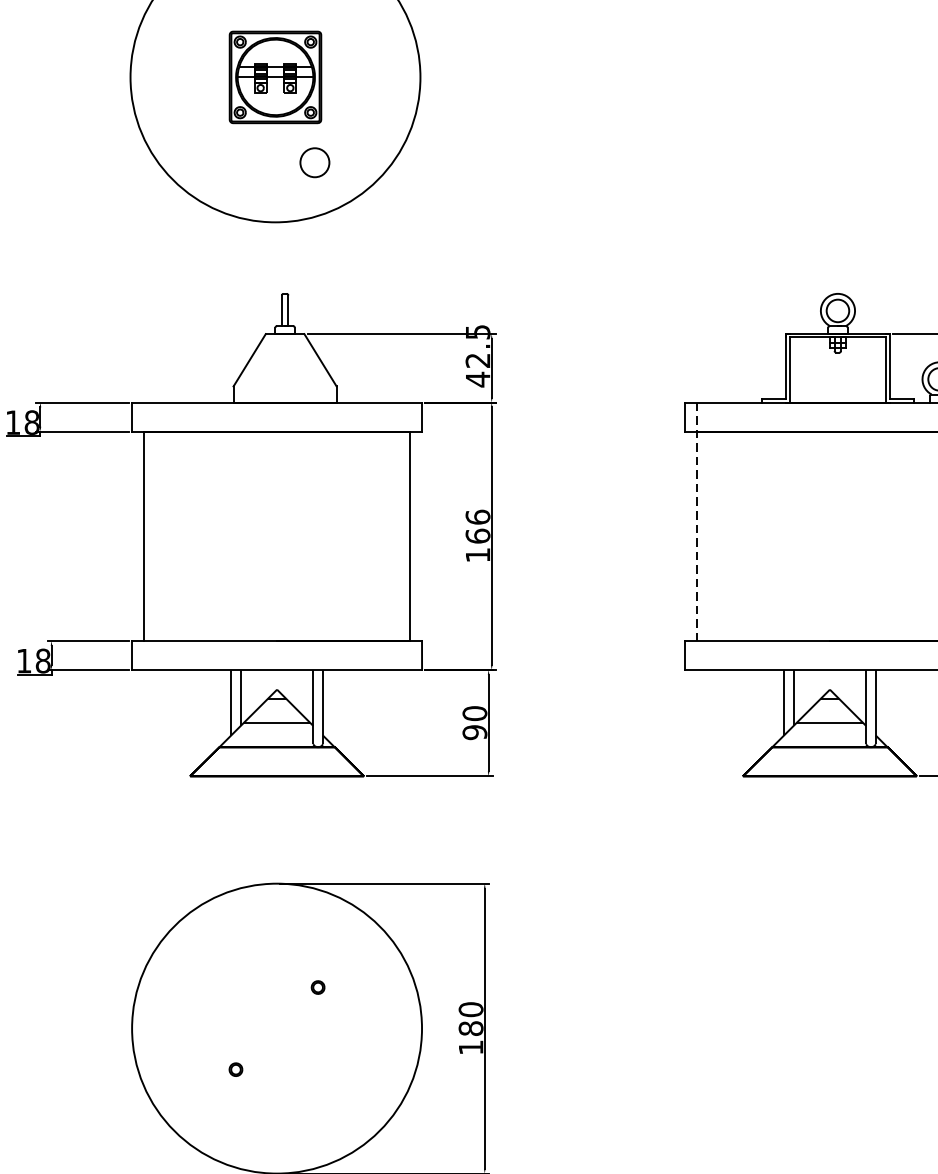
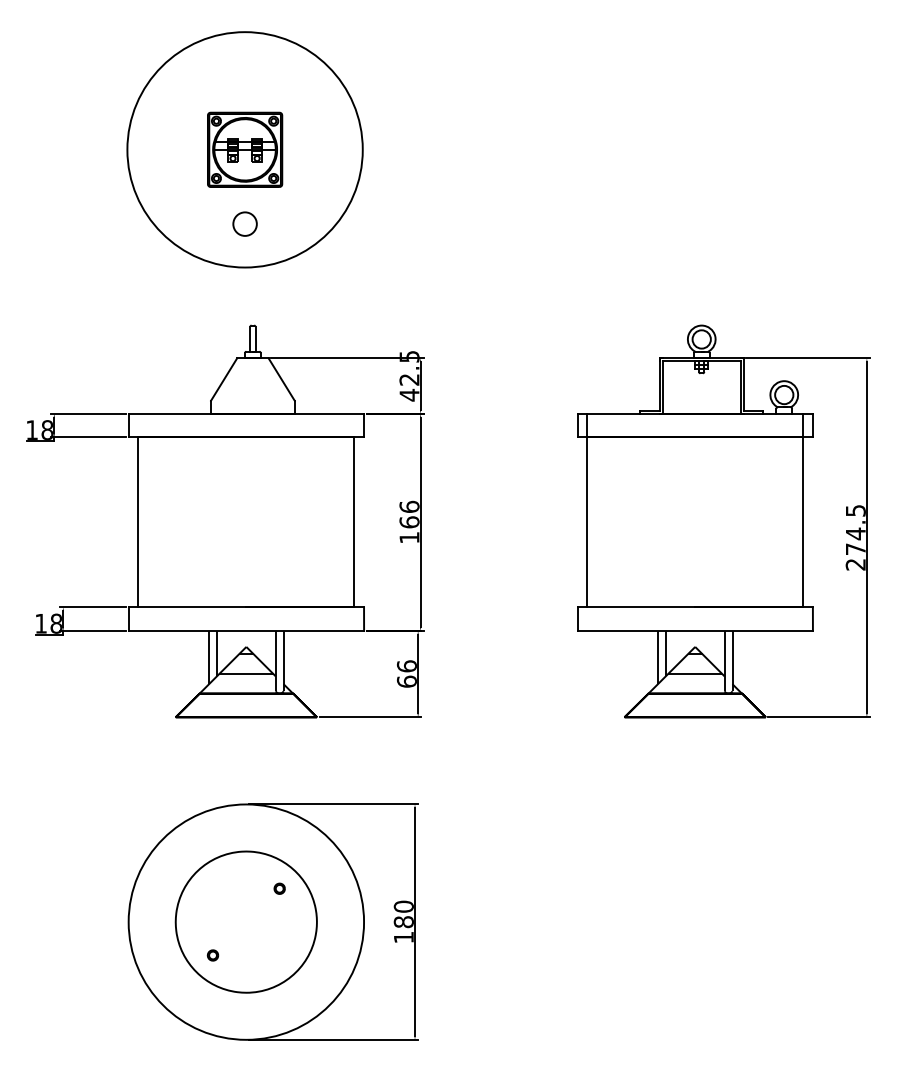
circle: (314, 161) -> (244, 223), moved
line: (697, 521) -> (587, 510), dashed -> solid
text: (474, 722) -> (406, 673), 90 -> 66
part: (275, 1027) -> (245, 921), added

